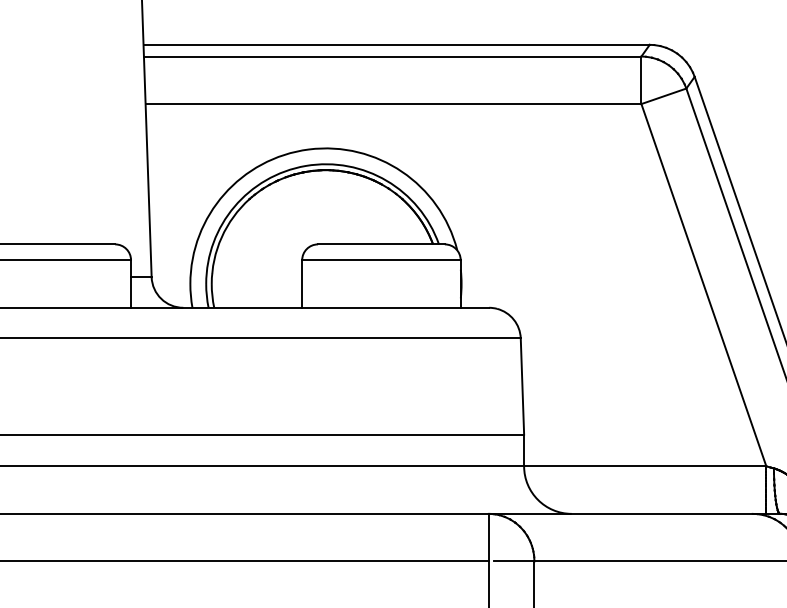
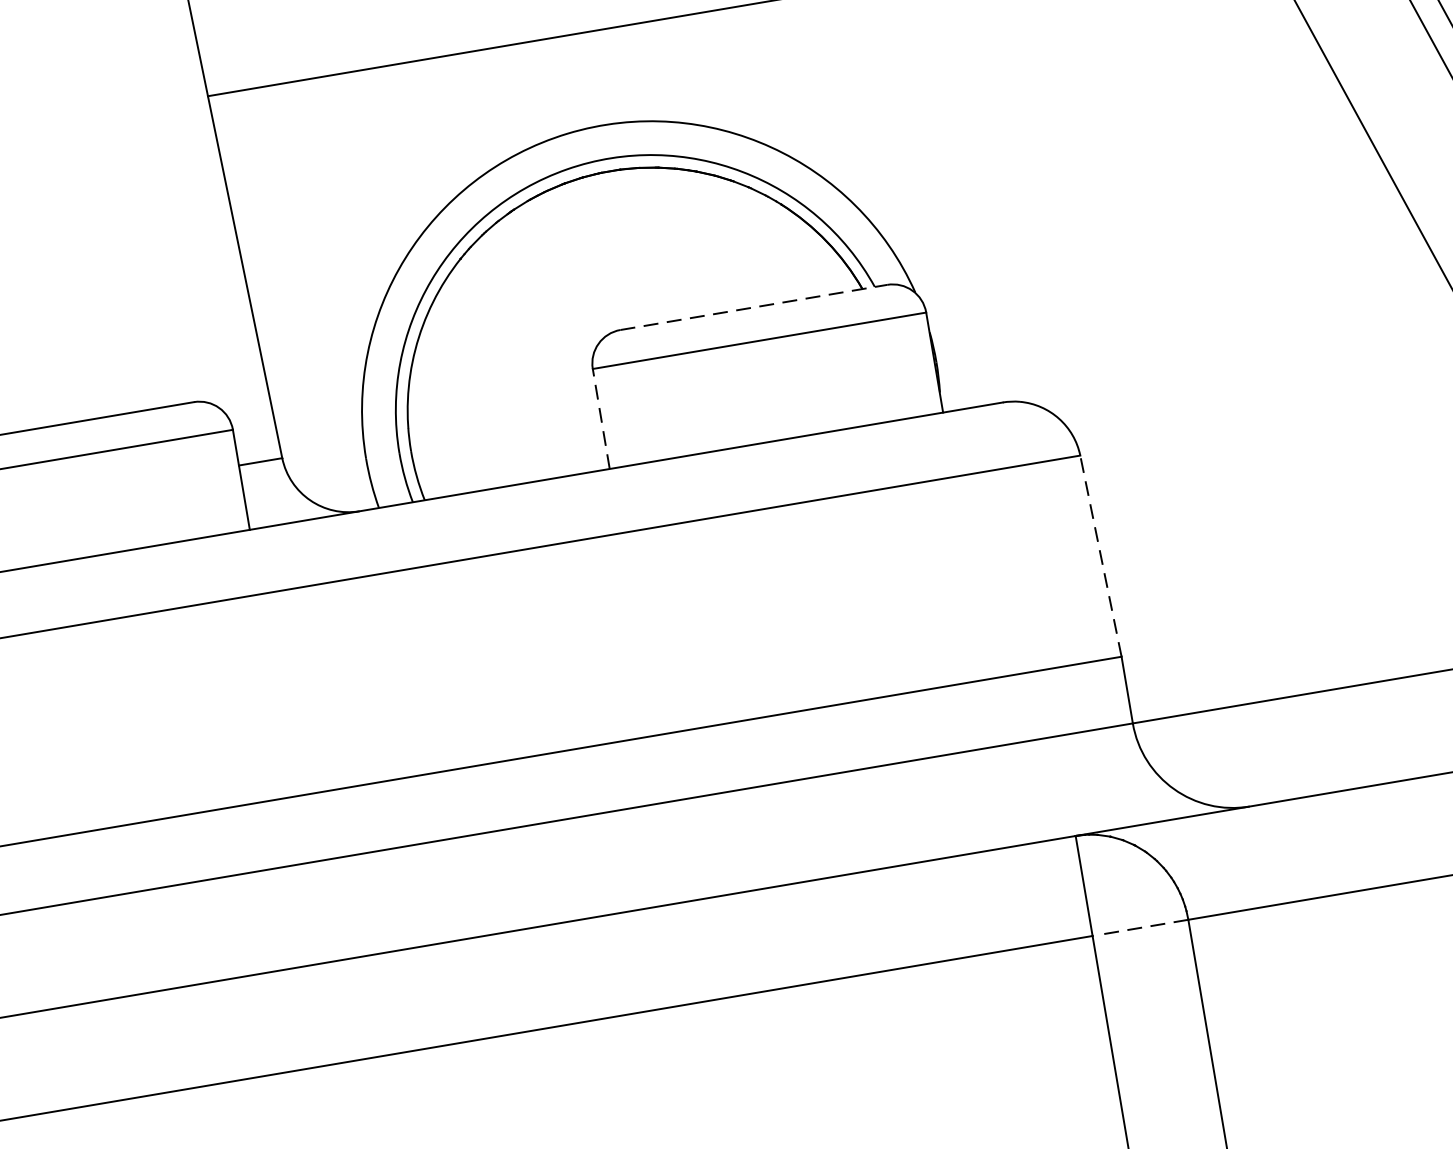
line: (381, 244) -> (754, 307), solid -> dashed
line: (302, 284) -> (602, 419), solid -> dashed
line: (522, 386) -> (1101, 556), solid -> dashed
line: (513, 561) -> (1144, 927), solid -> dashed

